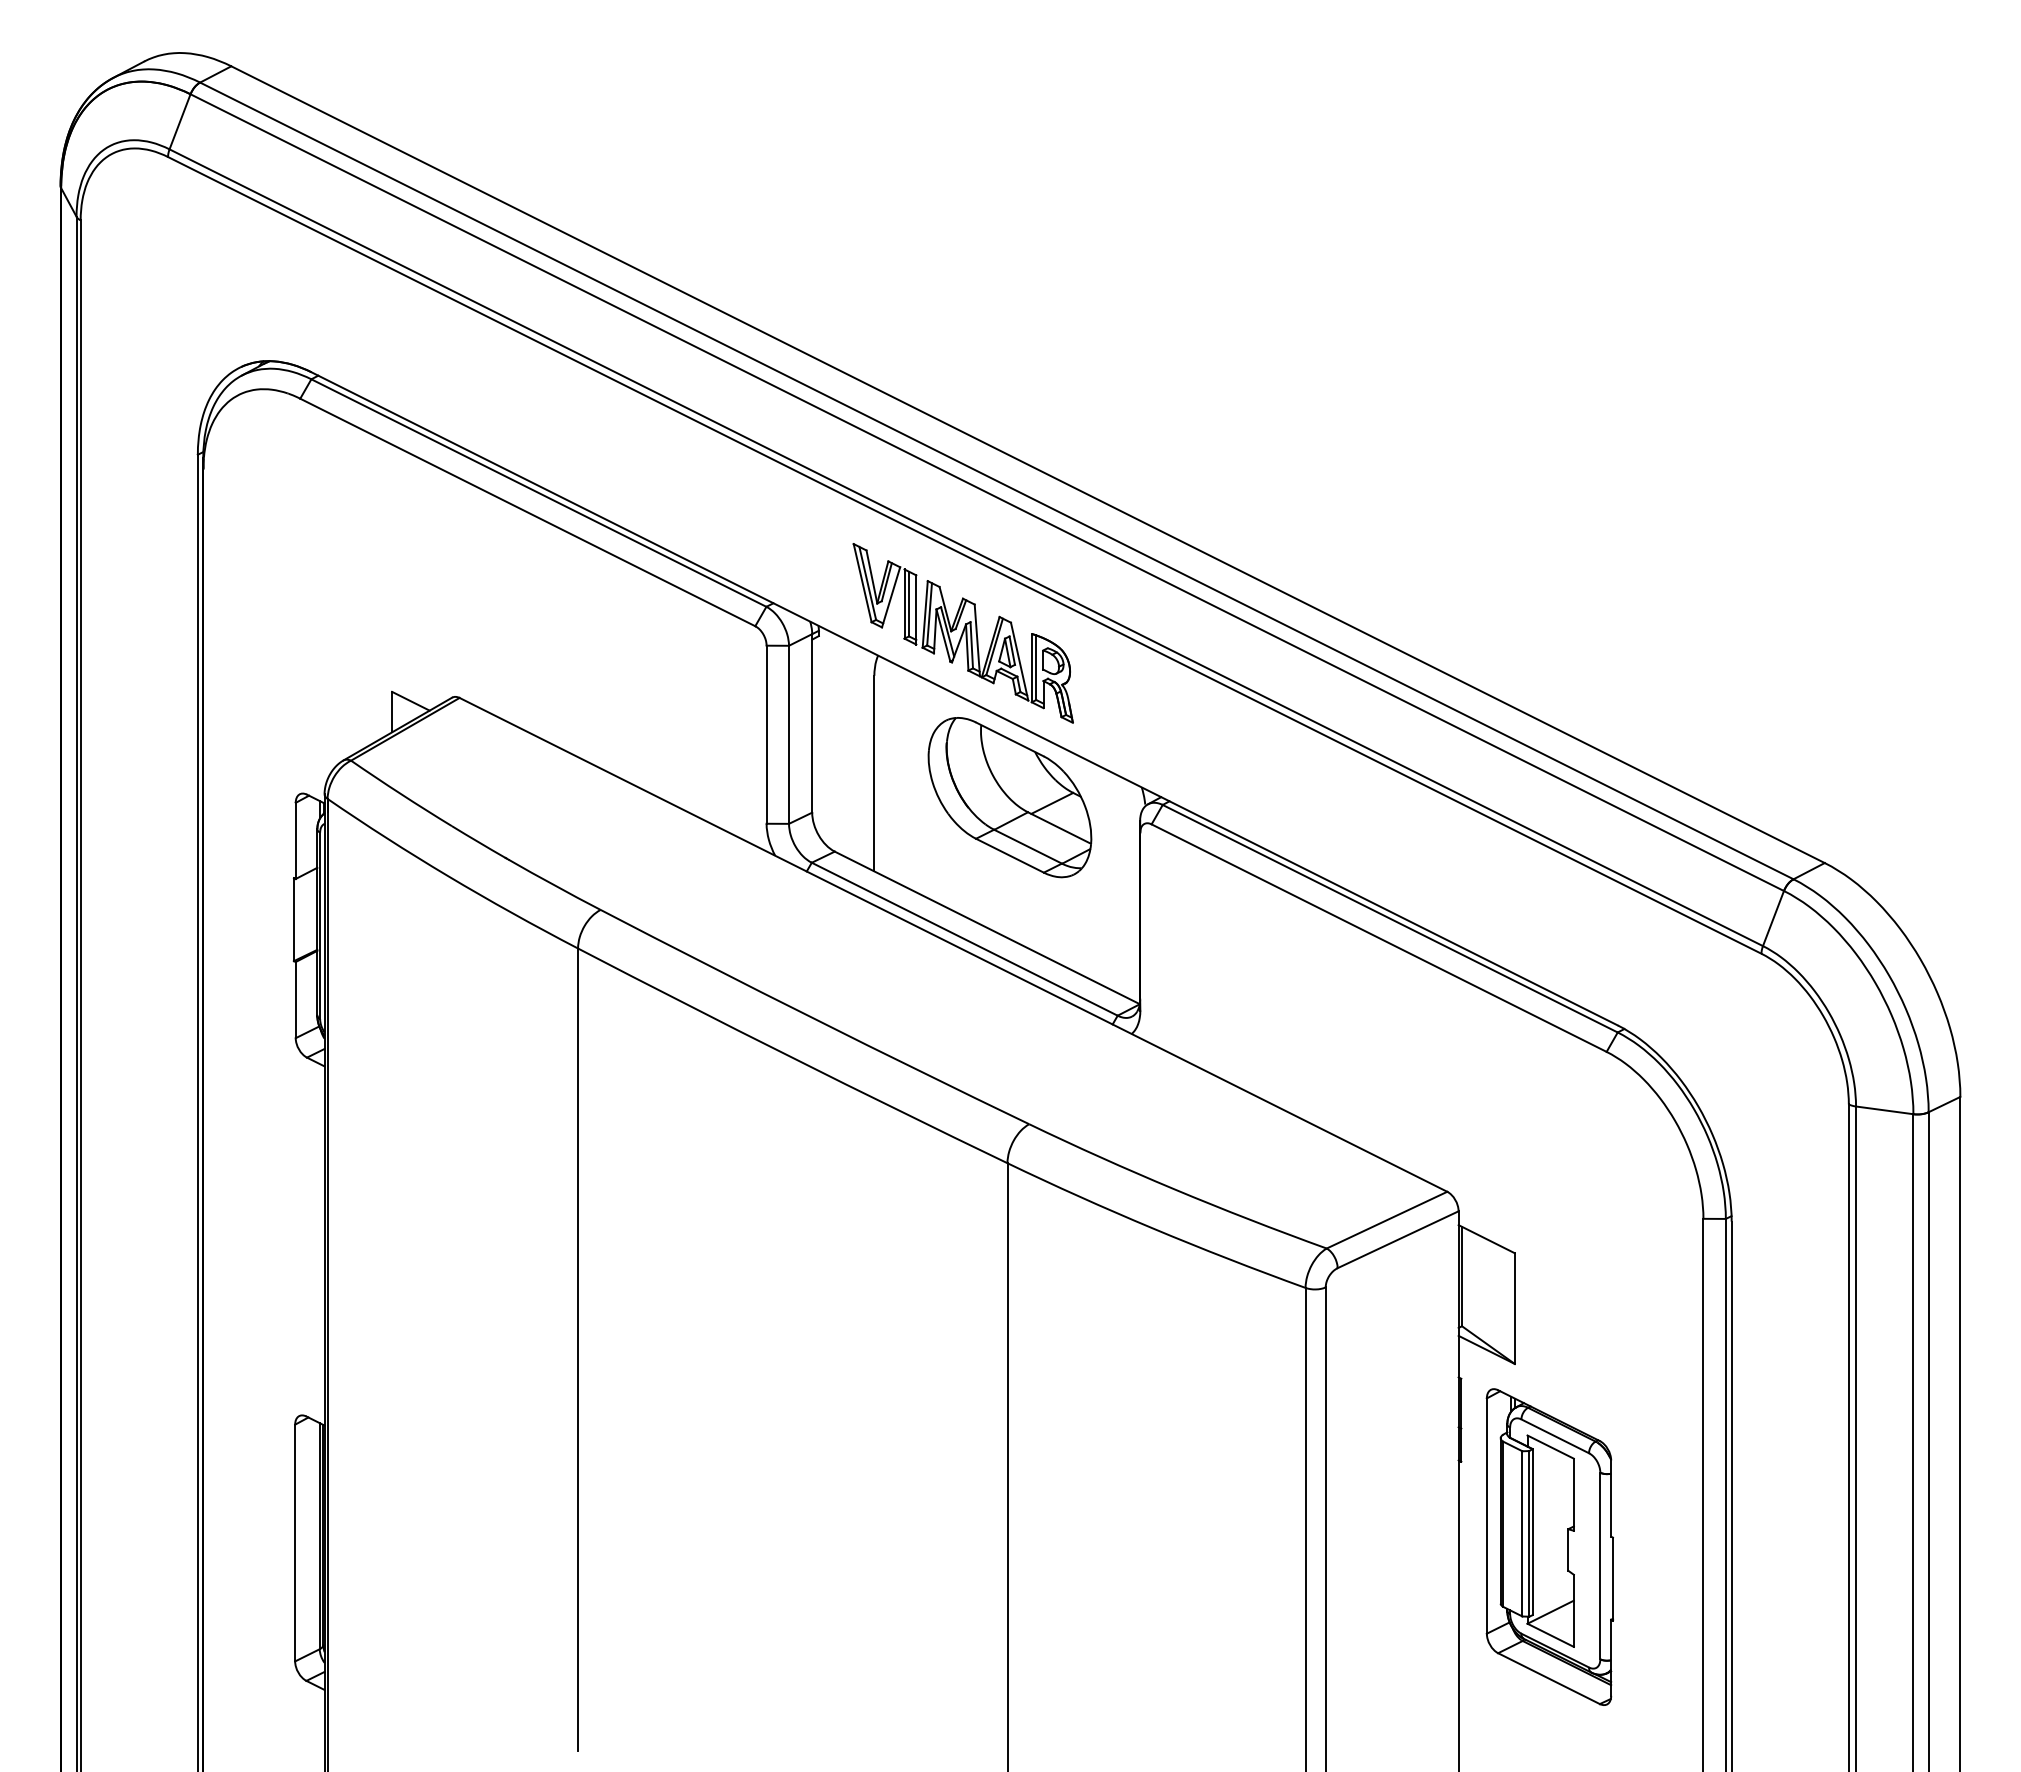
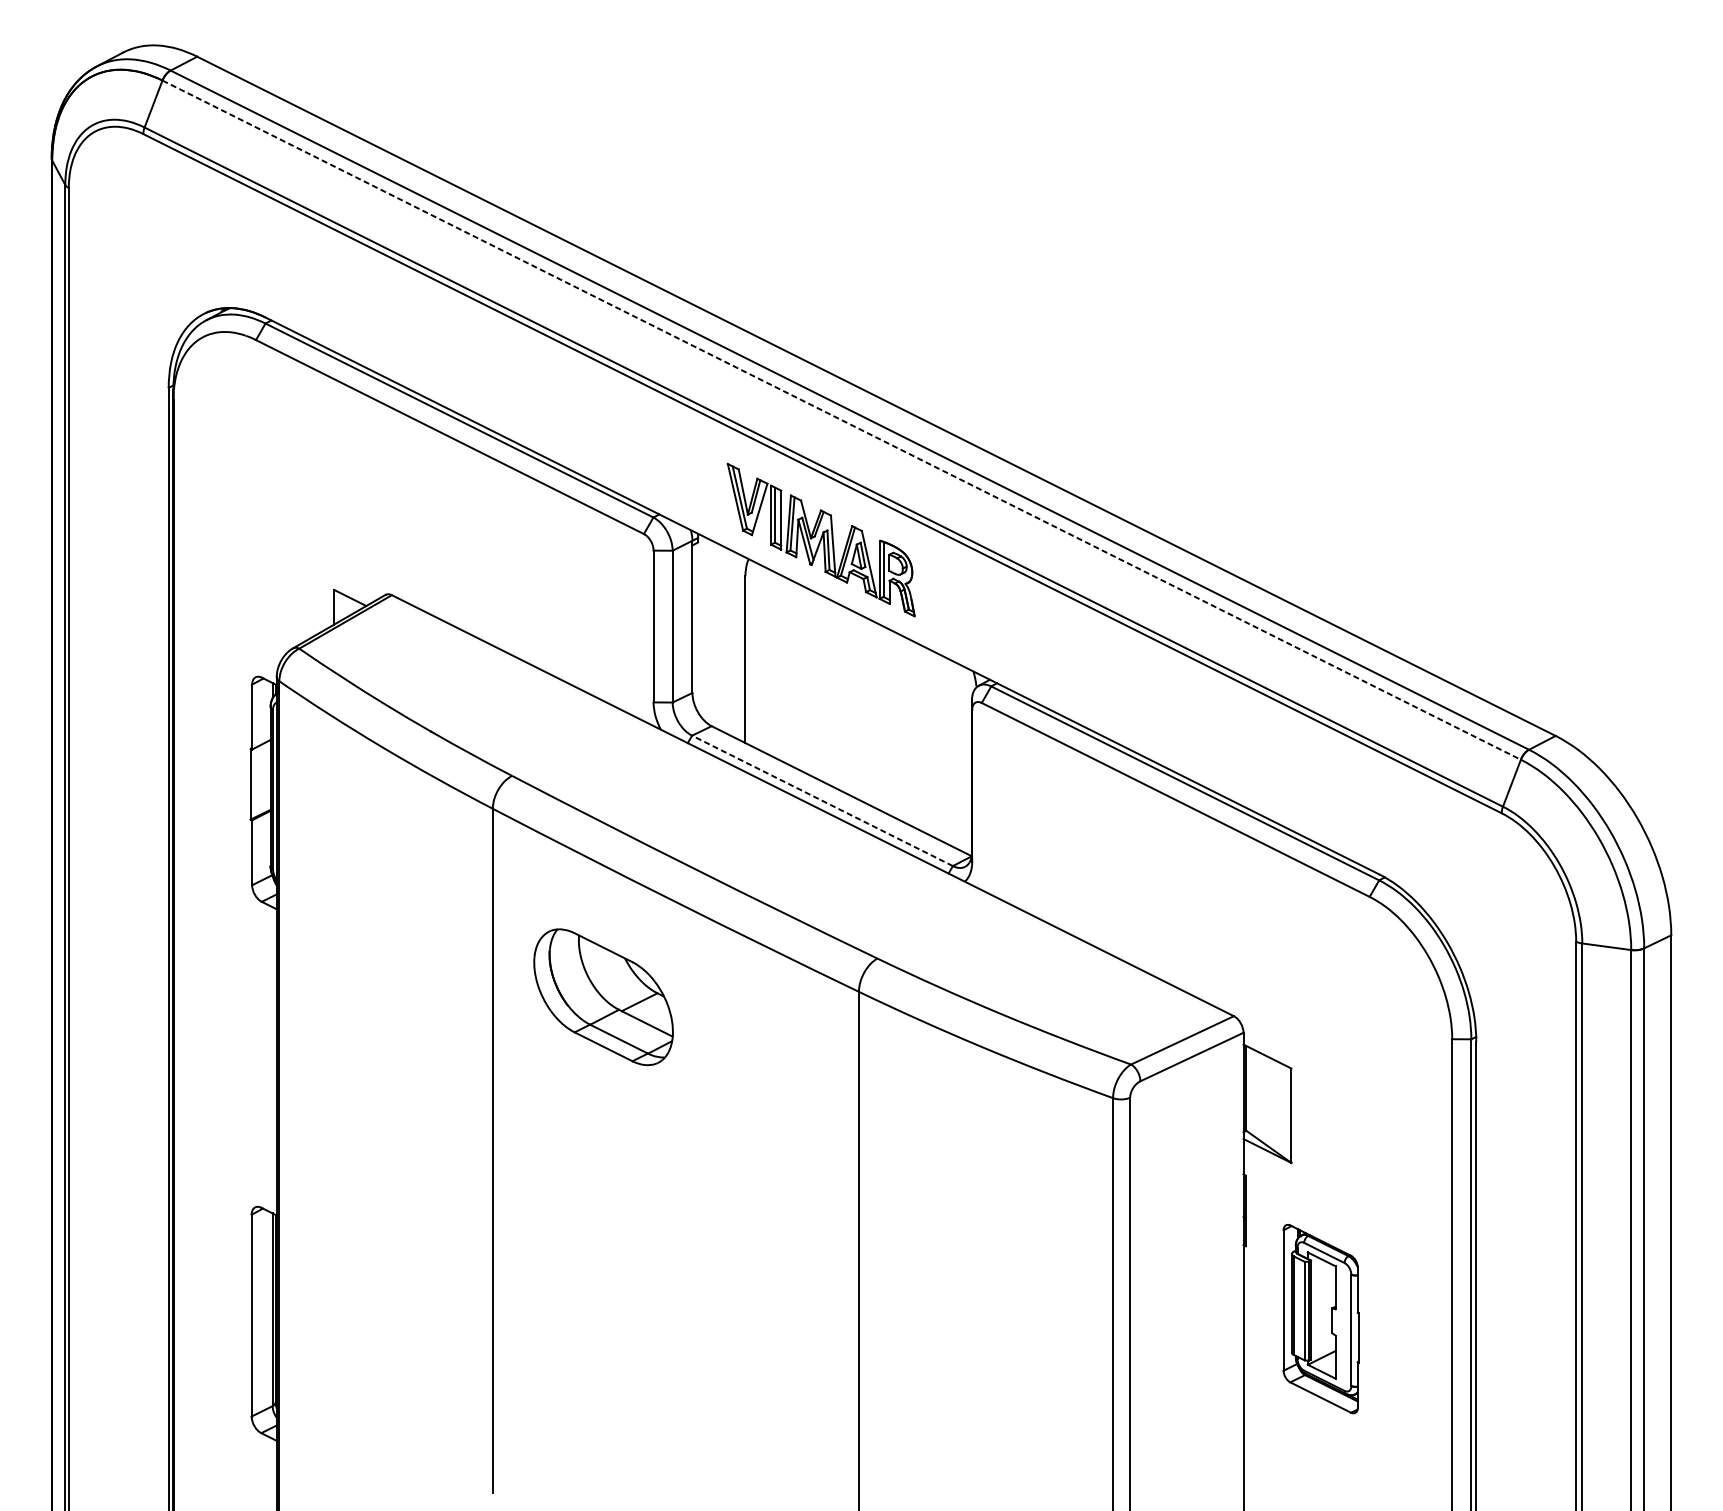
line: (987, 492) -> (841, 420), solid -> dashed
part: (1009, 797) -> (603, 997), moved
line: (964, 939) -> (822, 801), solid -> dashed
part: (1549, 1546) -> (1320, 1318), size x0.7

